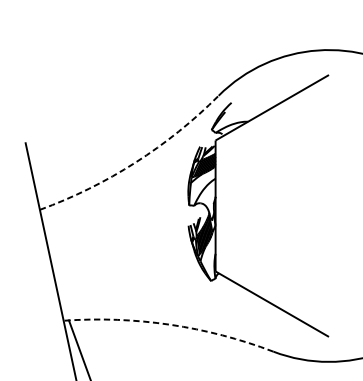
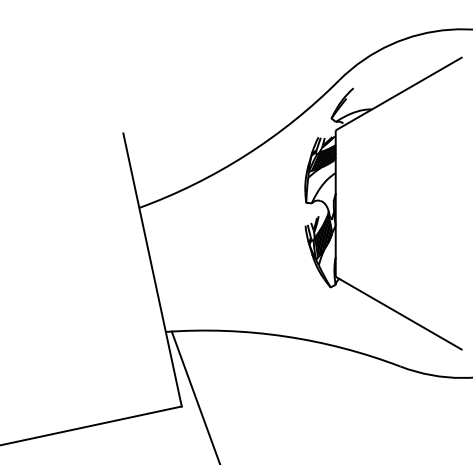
arc: (135, 162) -> (246, 155), dashed -> solid
arc: (170, 324) -> (285, 336), dashed -> solid

